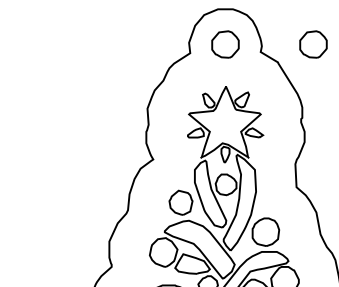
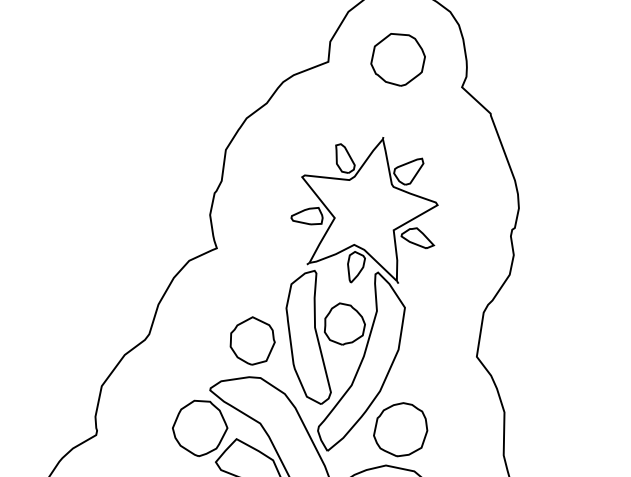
part: (313, 44) -> (564, 93), removed

